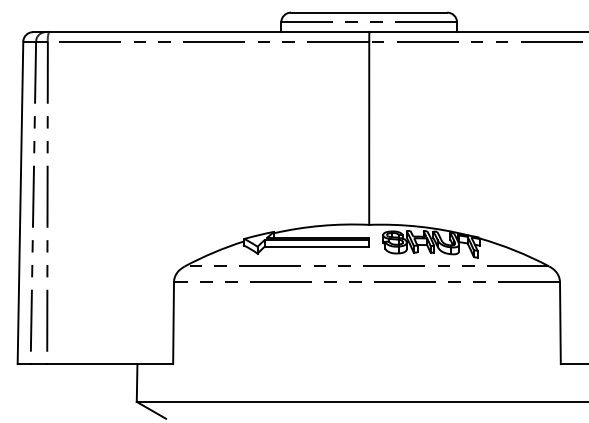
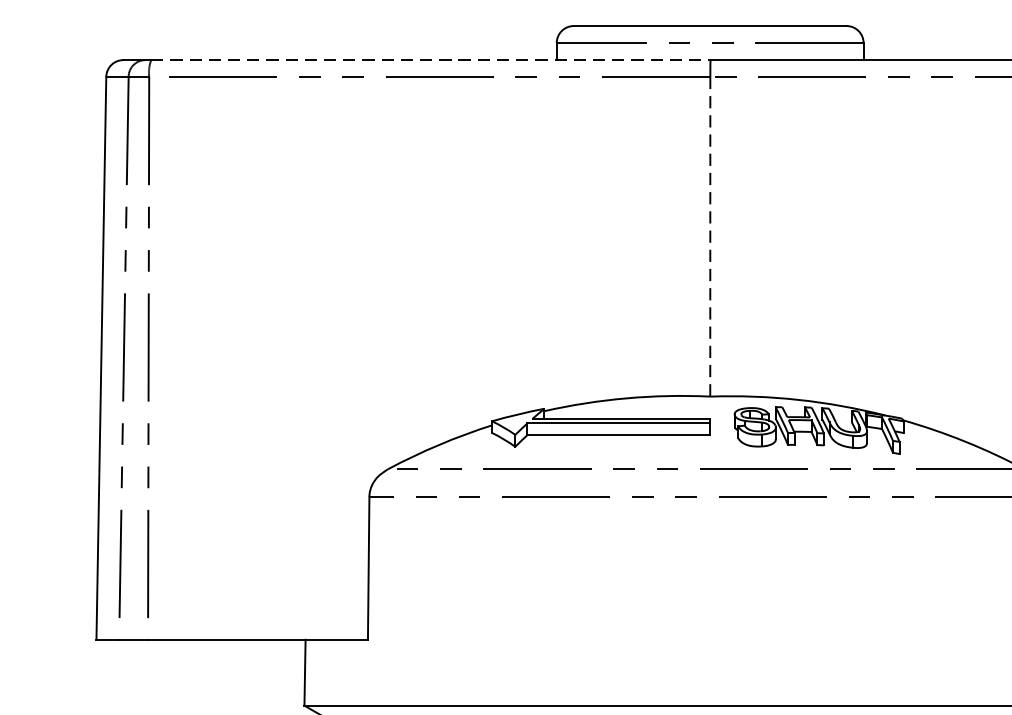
line: (209, 32) -> (431, 60), solid -> dashed
line: (369, 133) -> (710, 237), solid -> dashed

